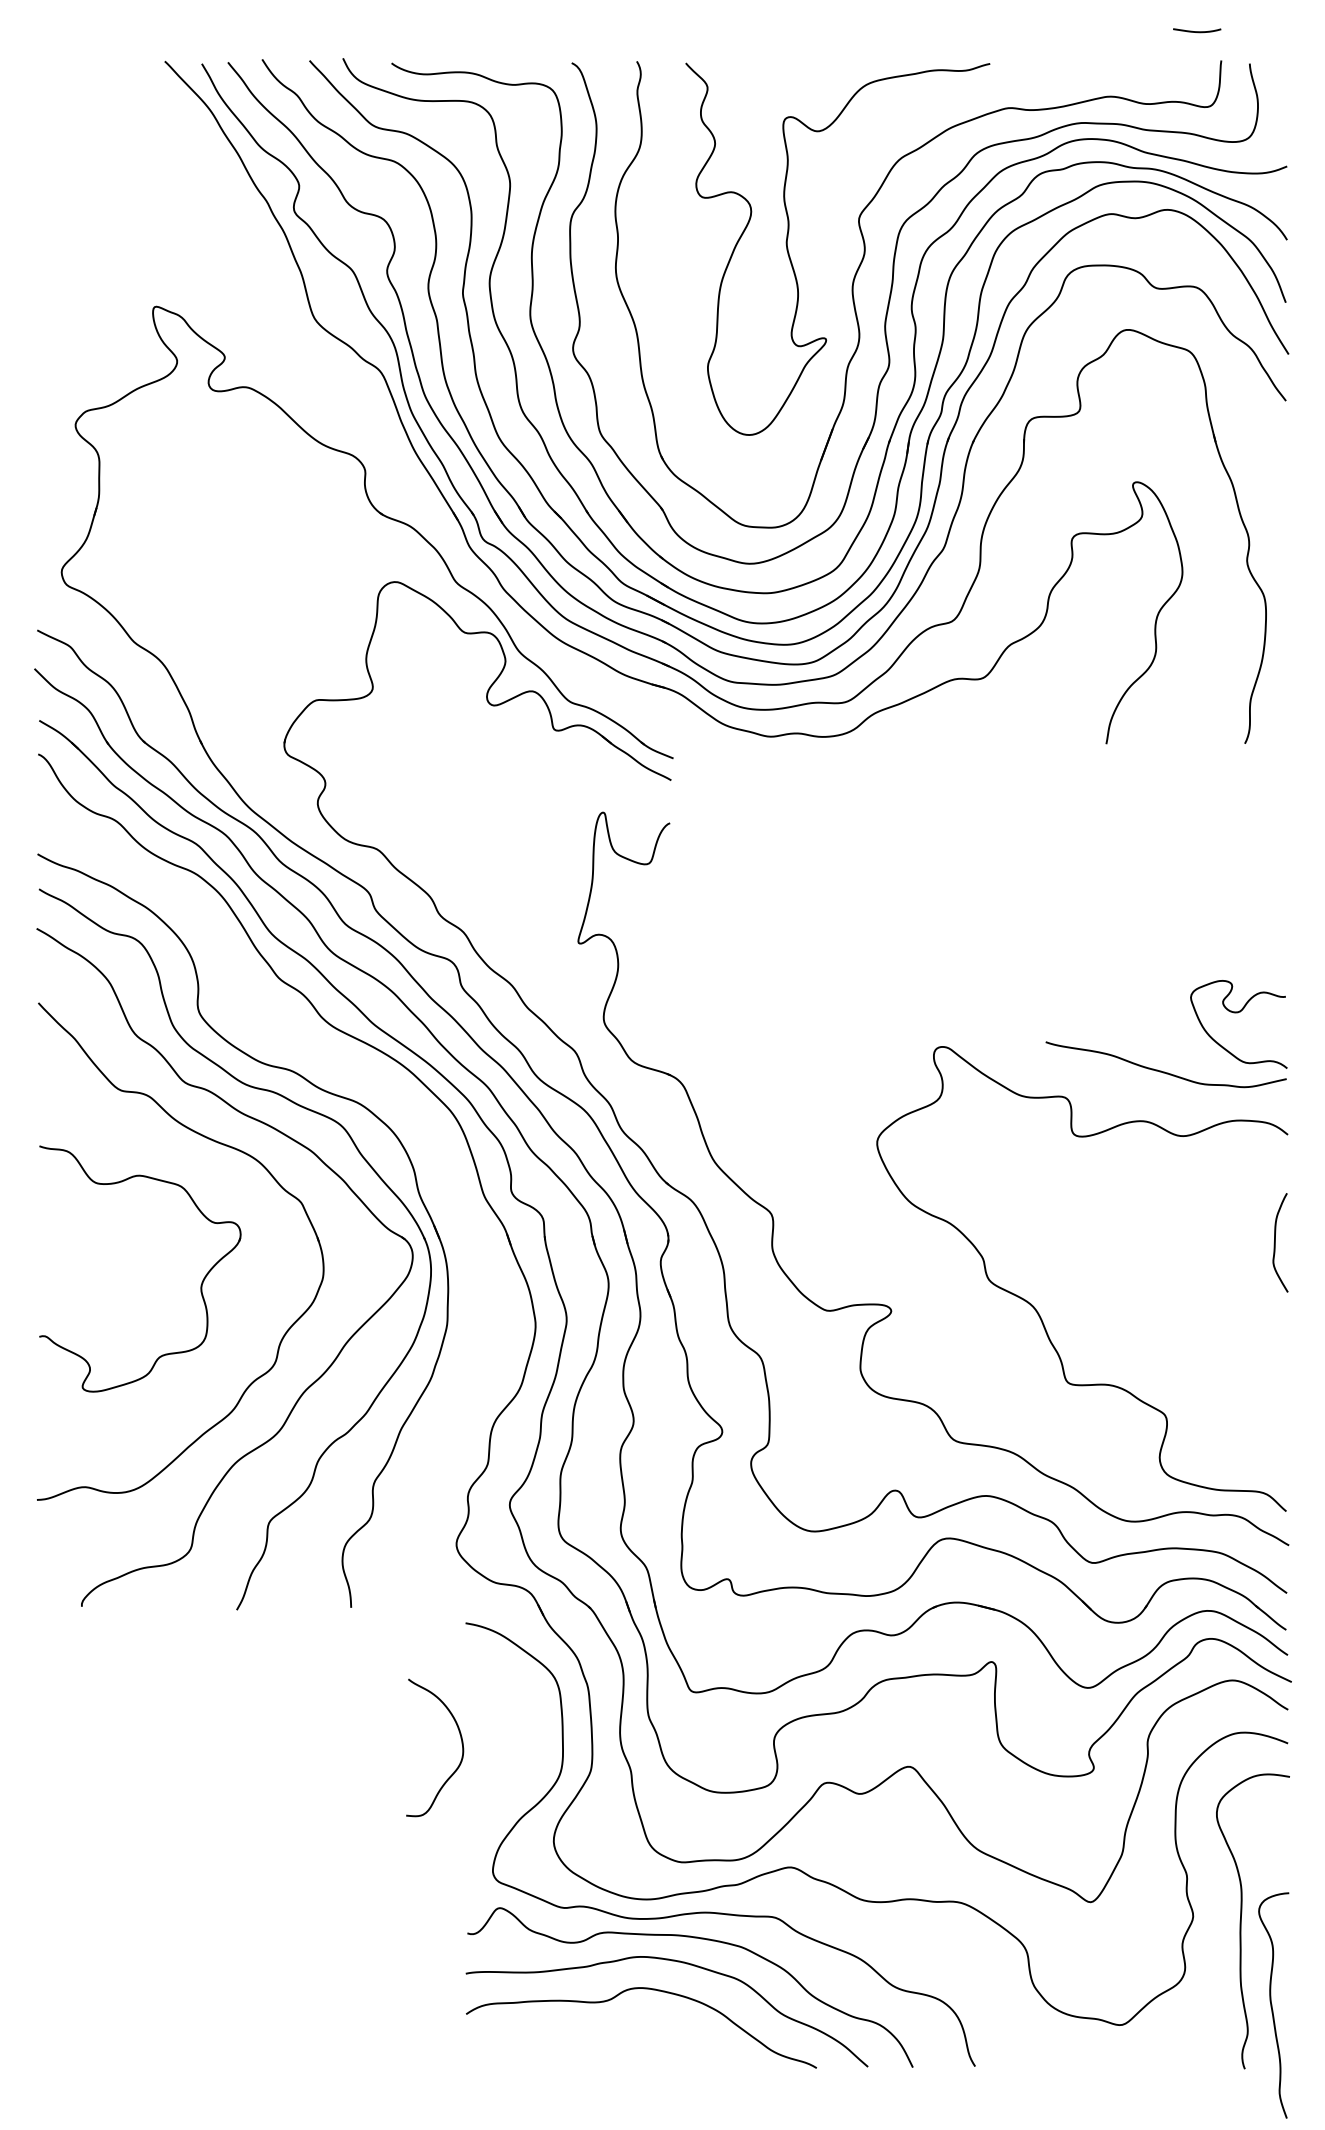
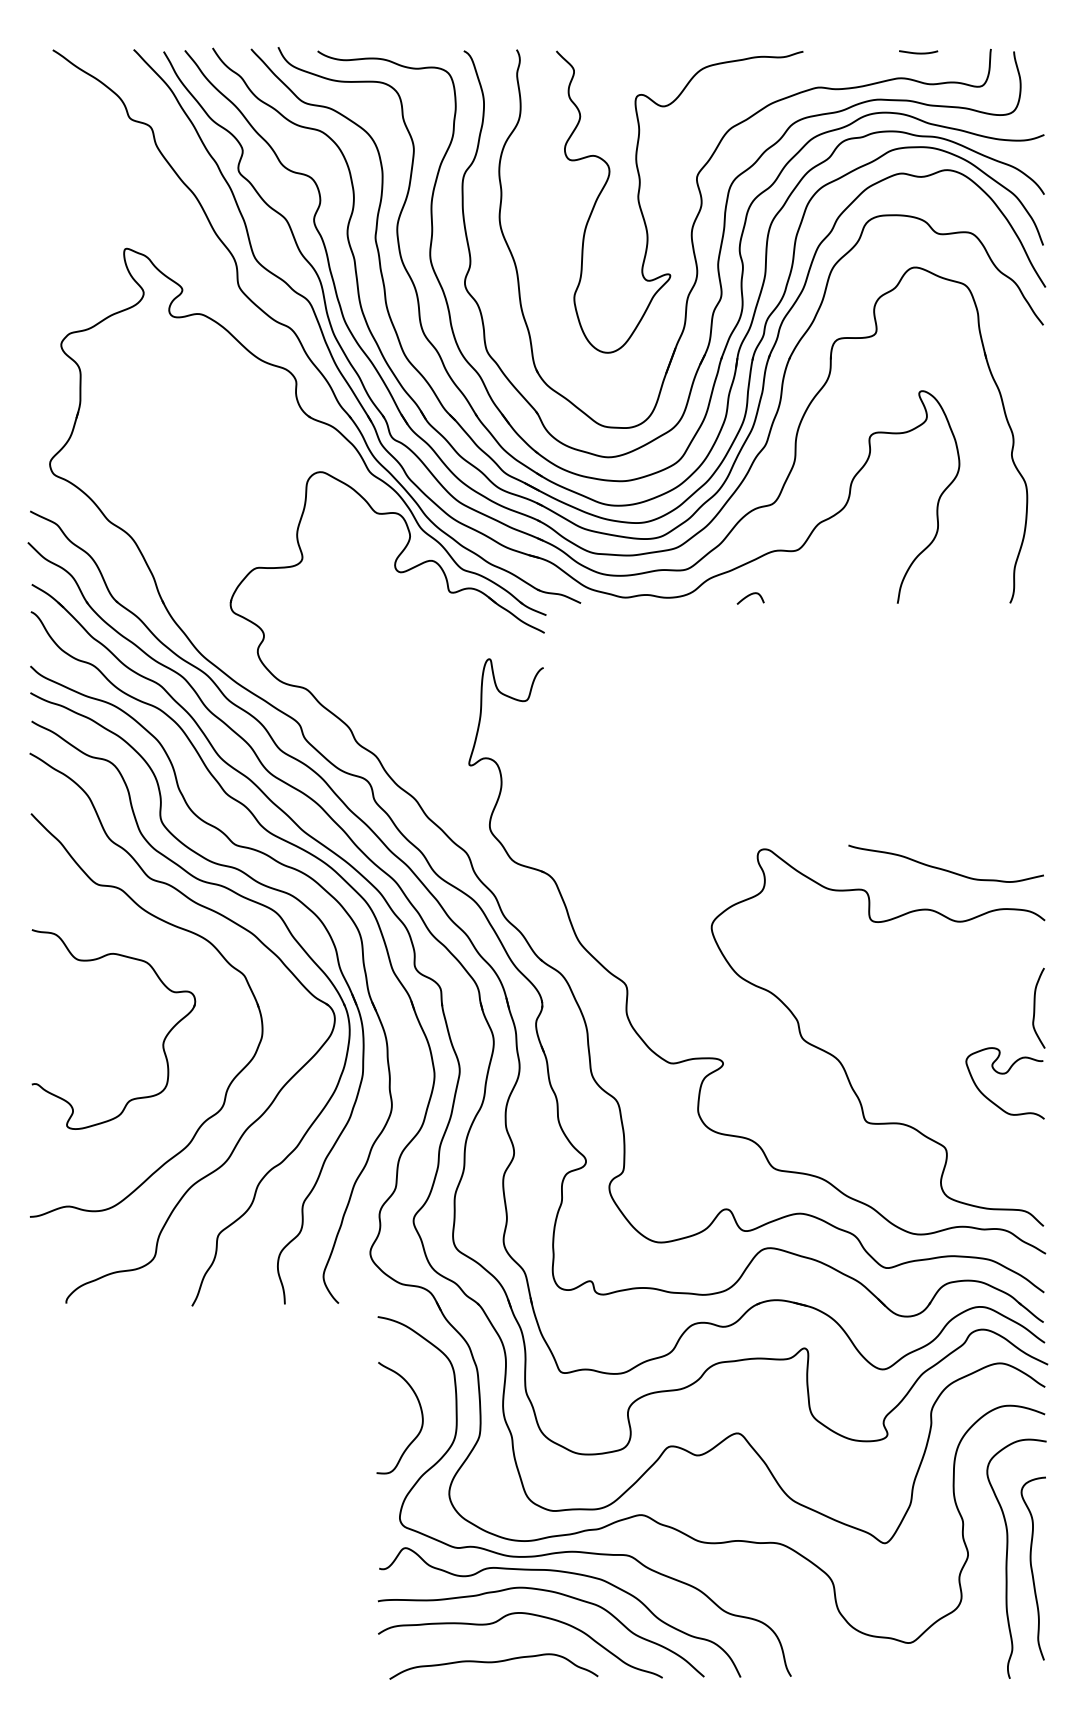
curve: (1197, 31) -> (918, 53), moved
part: (367, 414) -> (298, 336), added
curve: (924, 734) -> (750, 595), added
curve: (1237, 1013) -> (1004, 1074), moved
part: (343, 1064) -> (278, 863), added
curve: (461, 1744) -> (421, 1415), moved
curve: (1272, 2005) -> (1032, 1568), moved
curve: (608, 2049) -> (493, 1662), added

